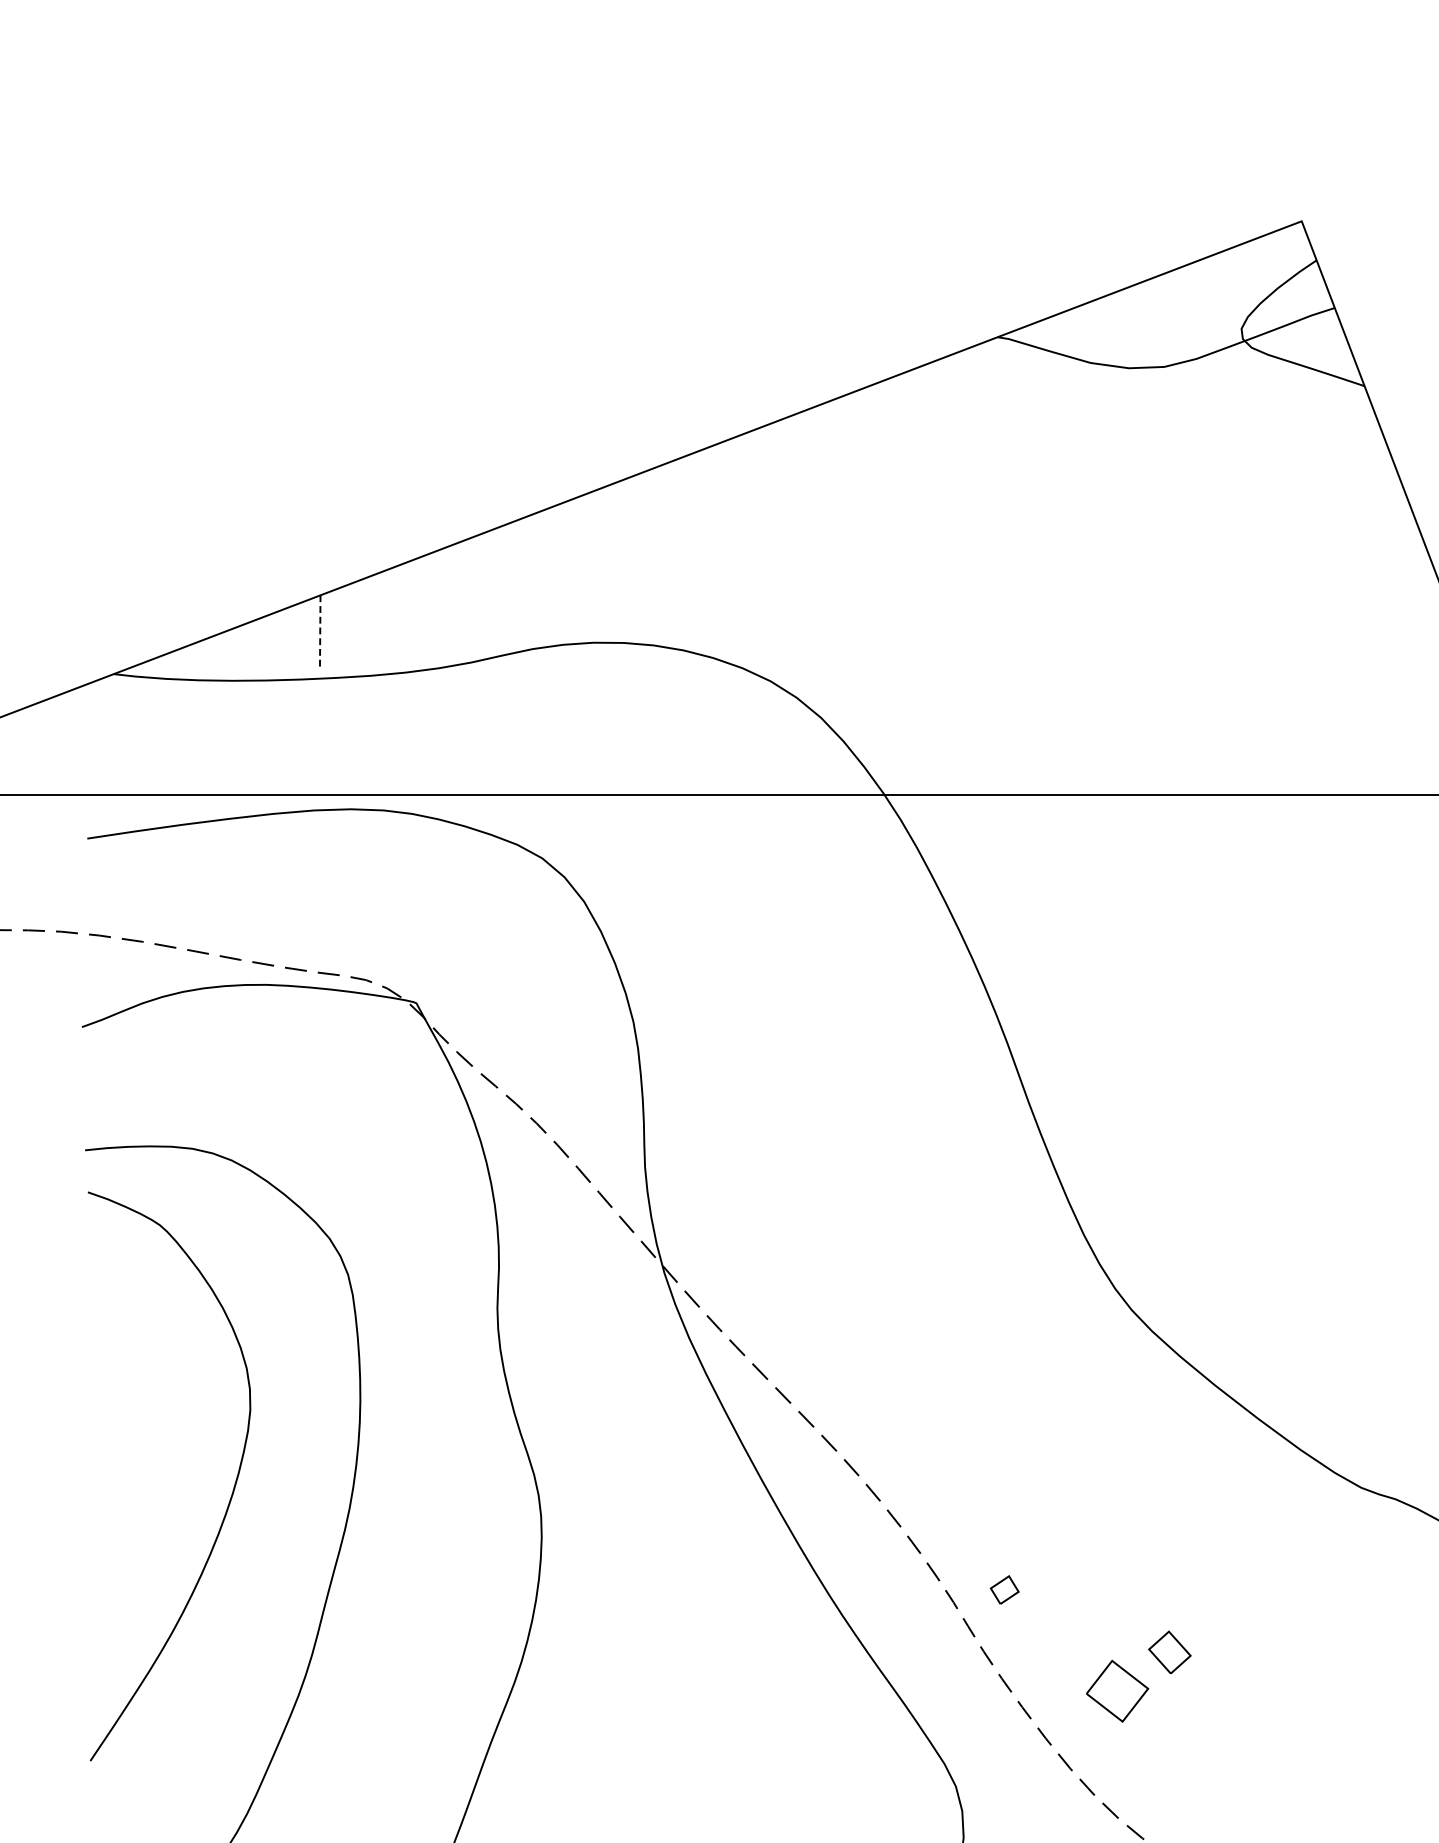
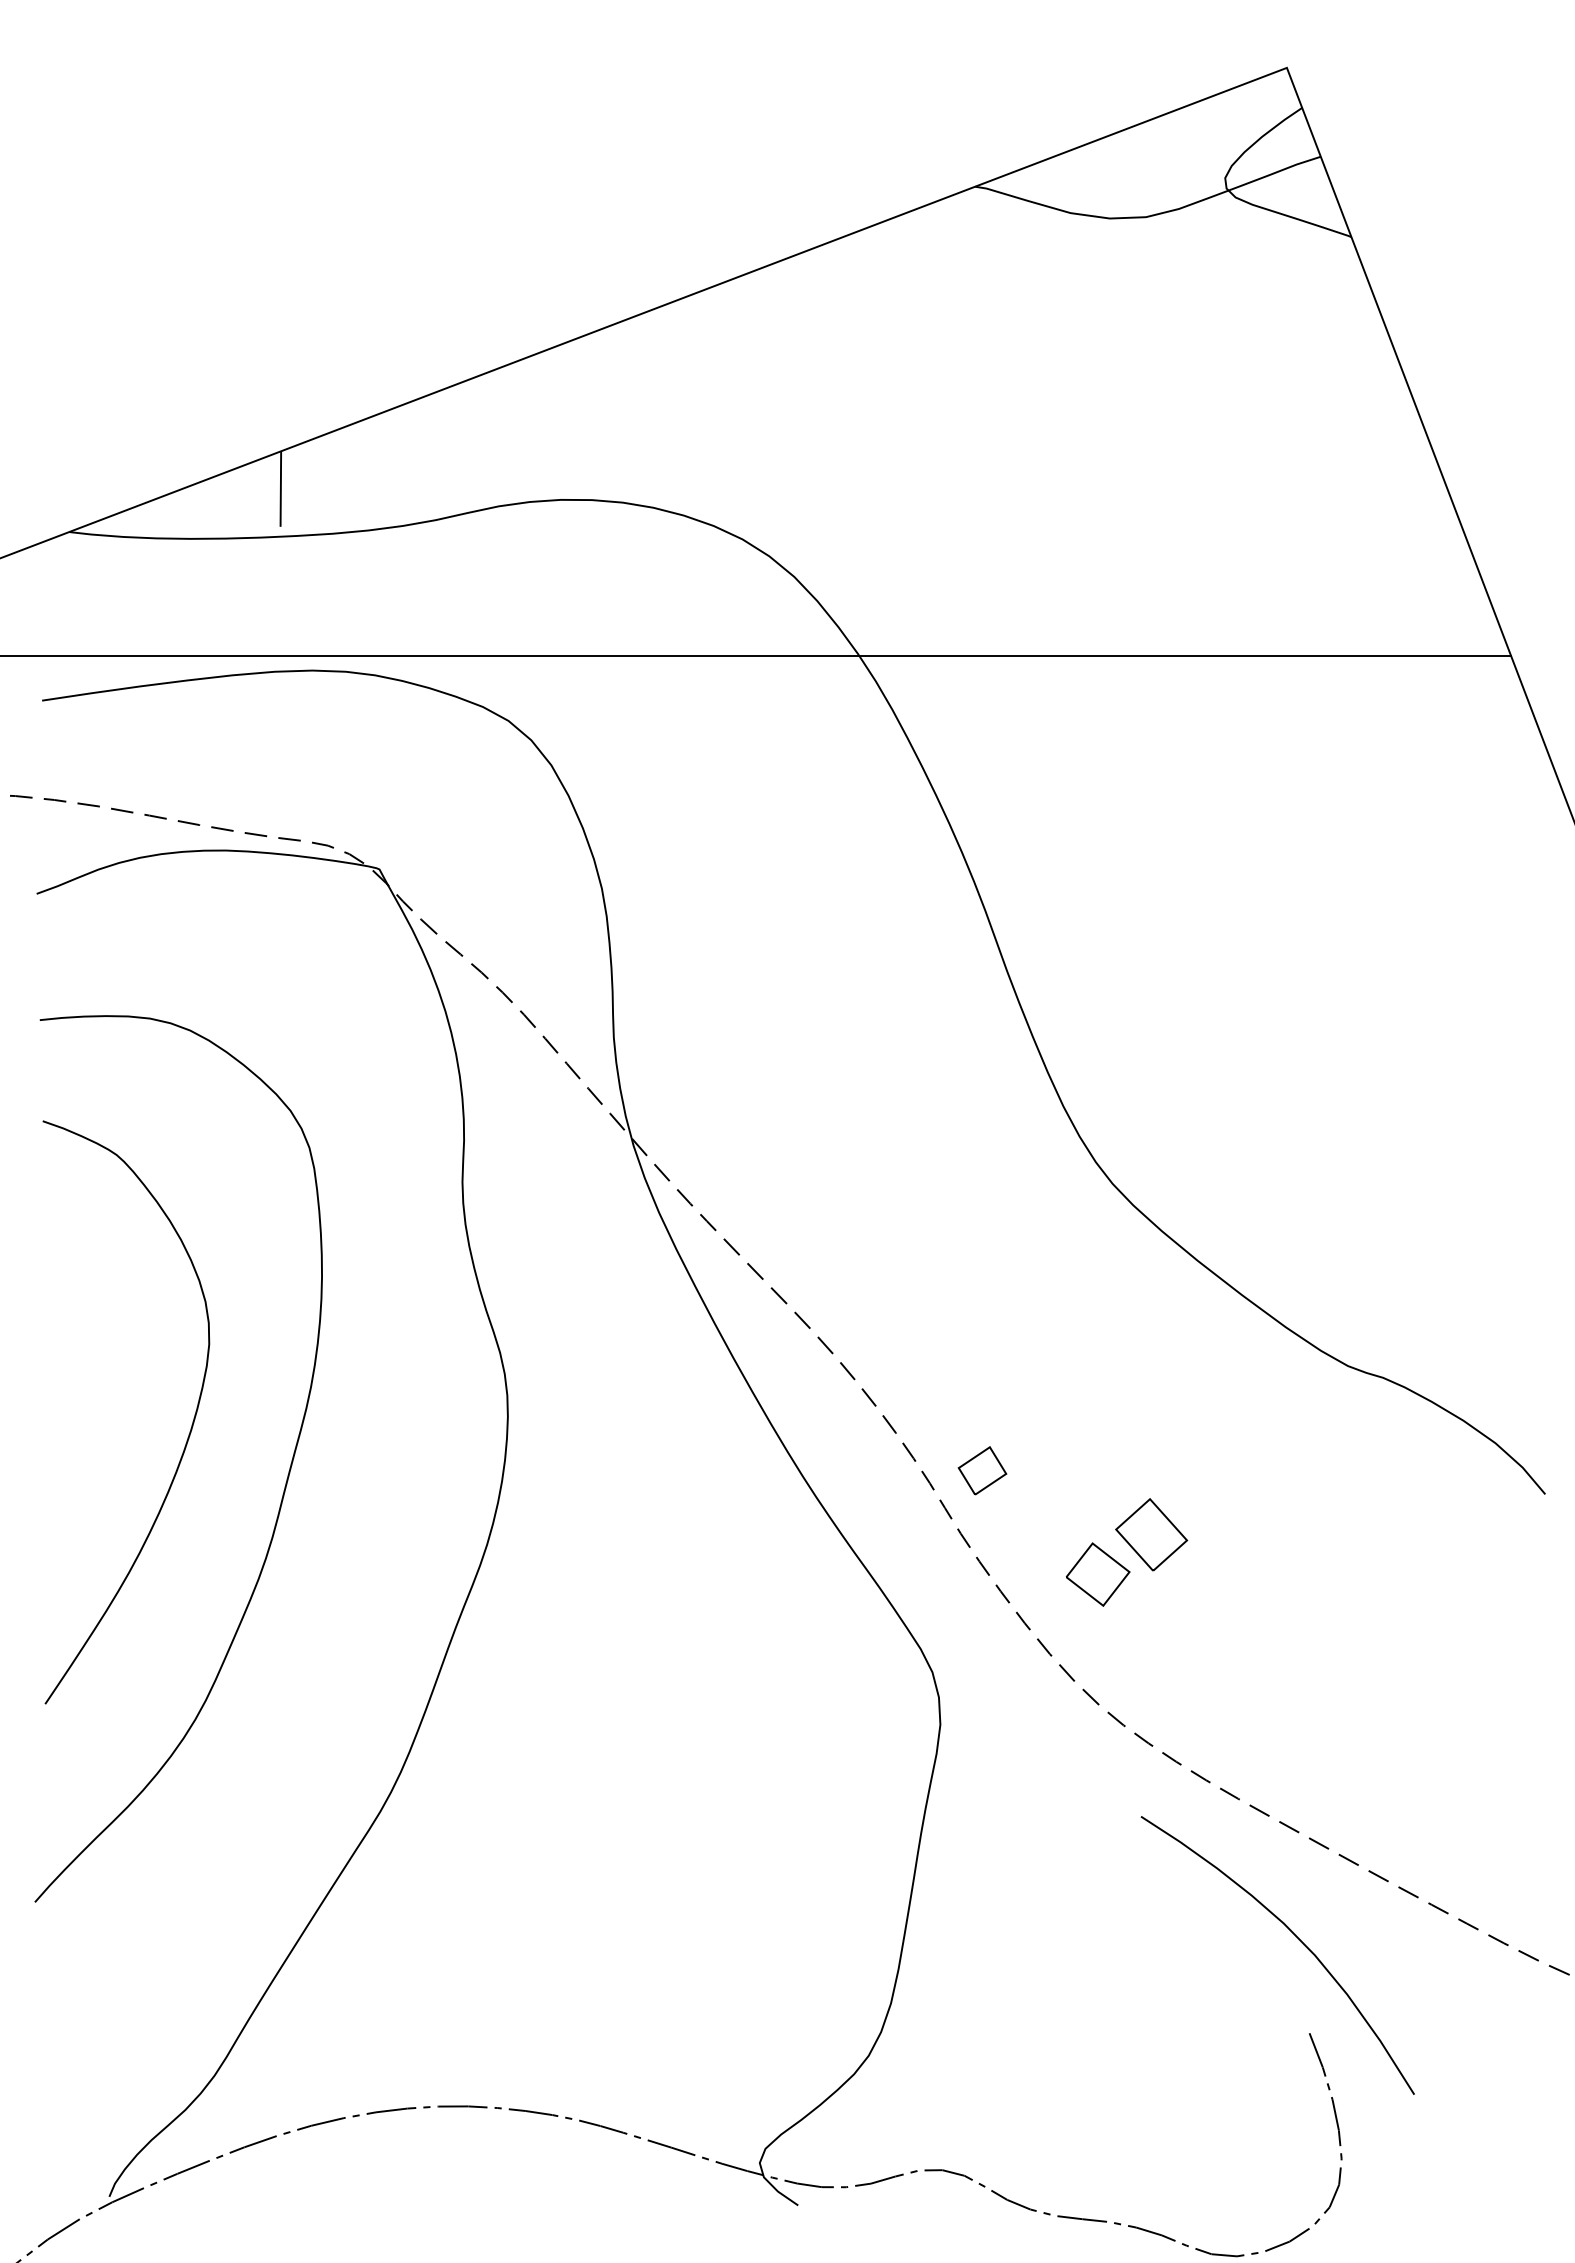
line: (319, 632) -> (280, 489), dashed -> solid
curve: (230, 1497) -> (188, 1434), moved
part: (1004, 1589) -> (982, 1470), size x1.67
part: (1169, 1652) -> (1151, 1534), size x1.67

